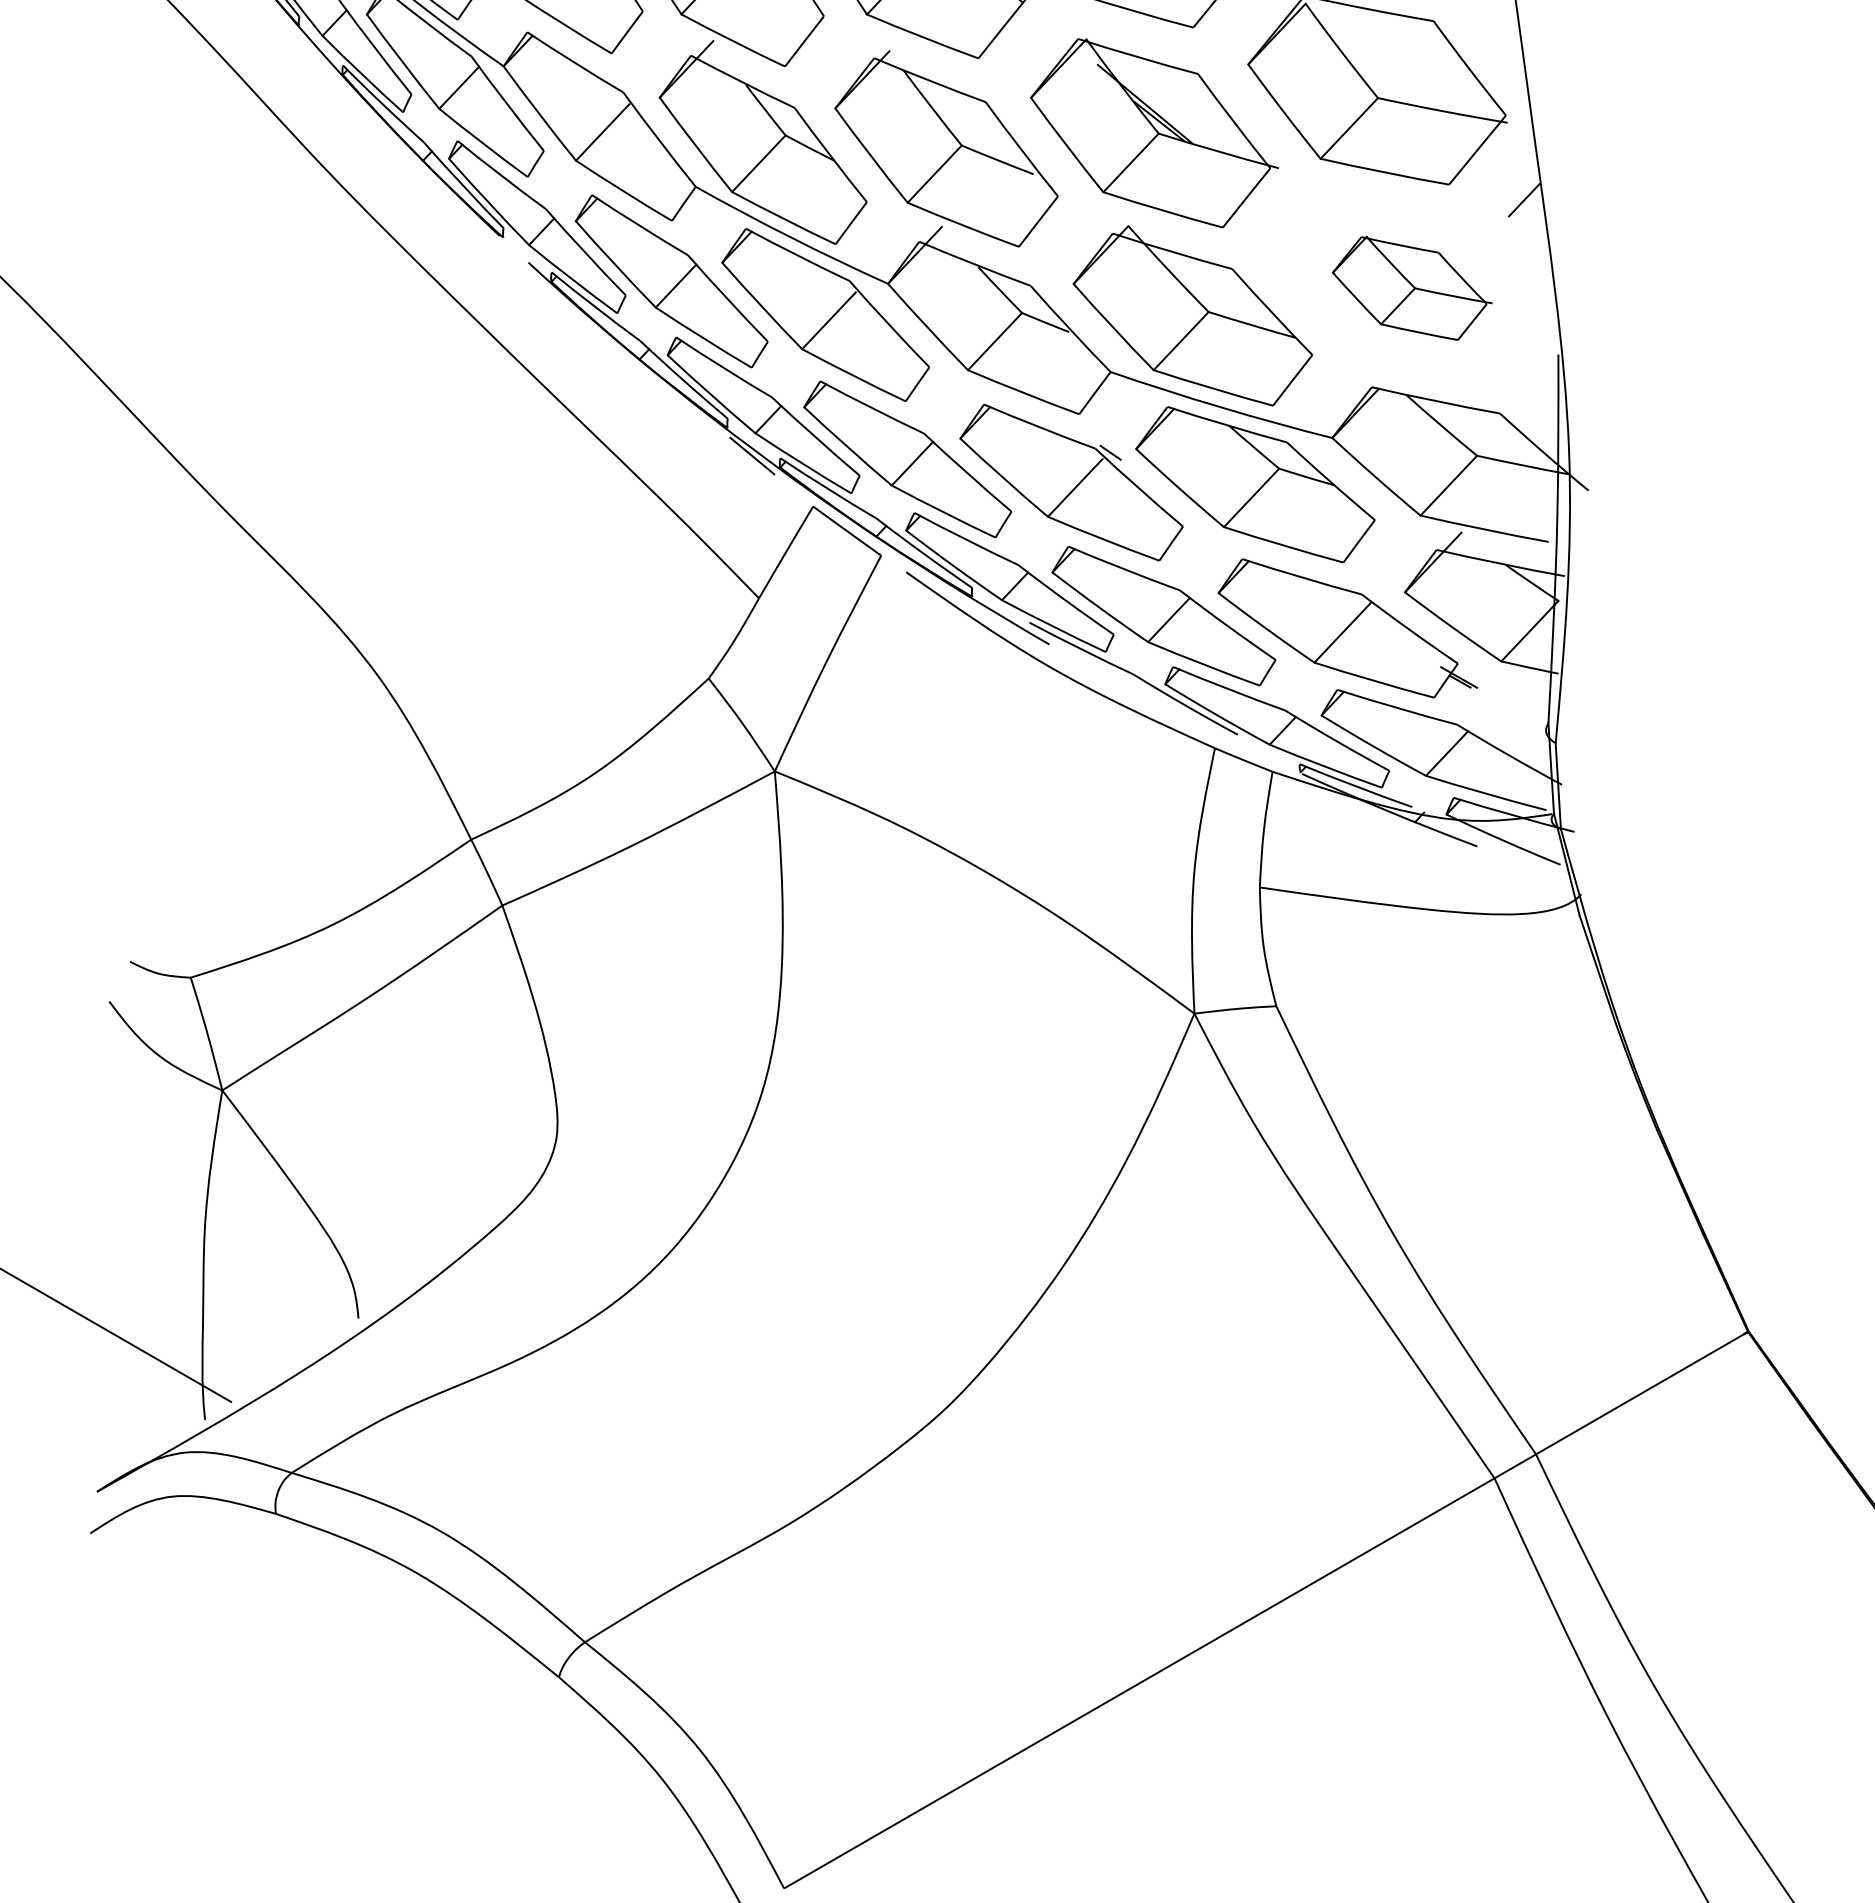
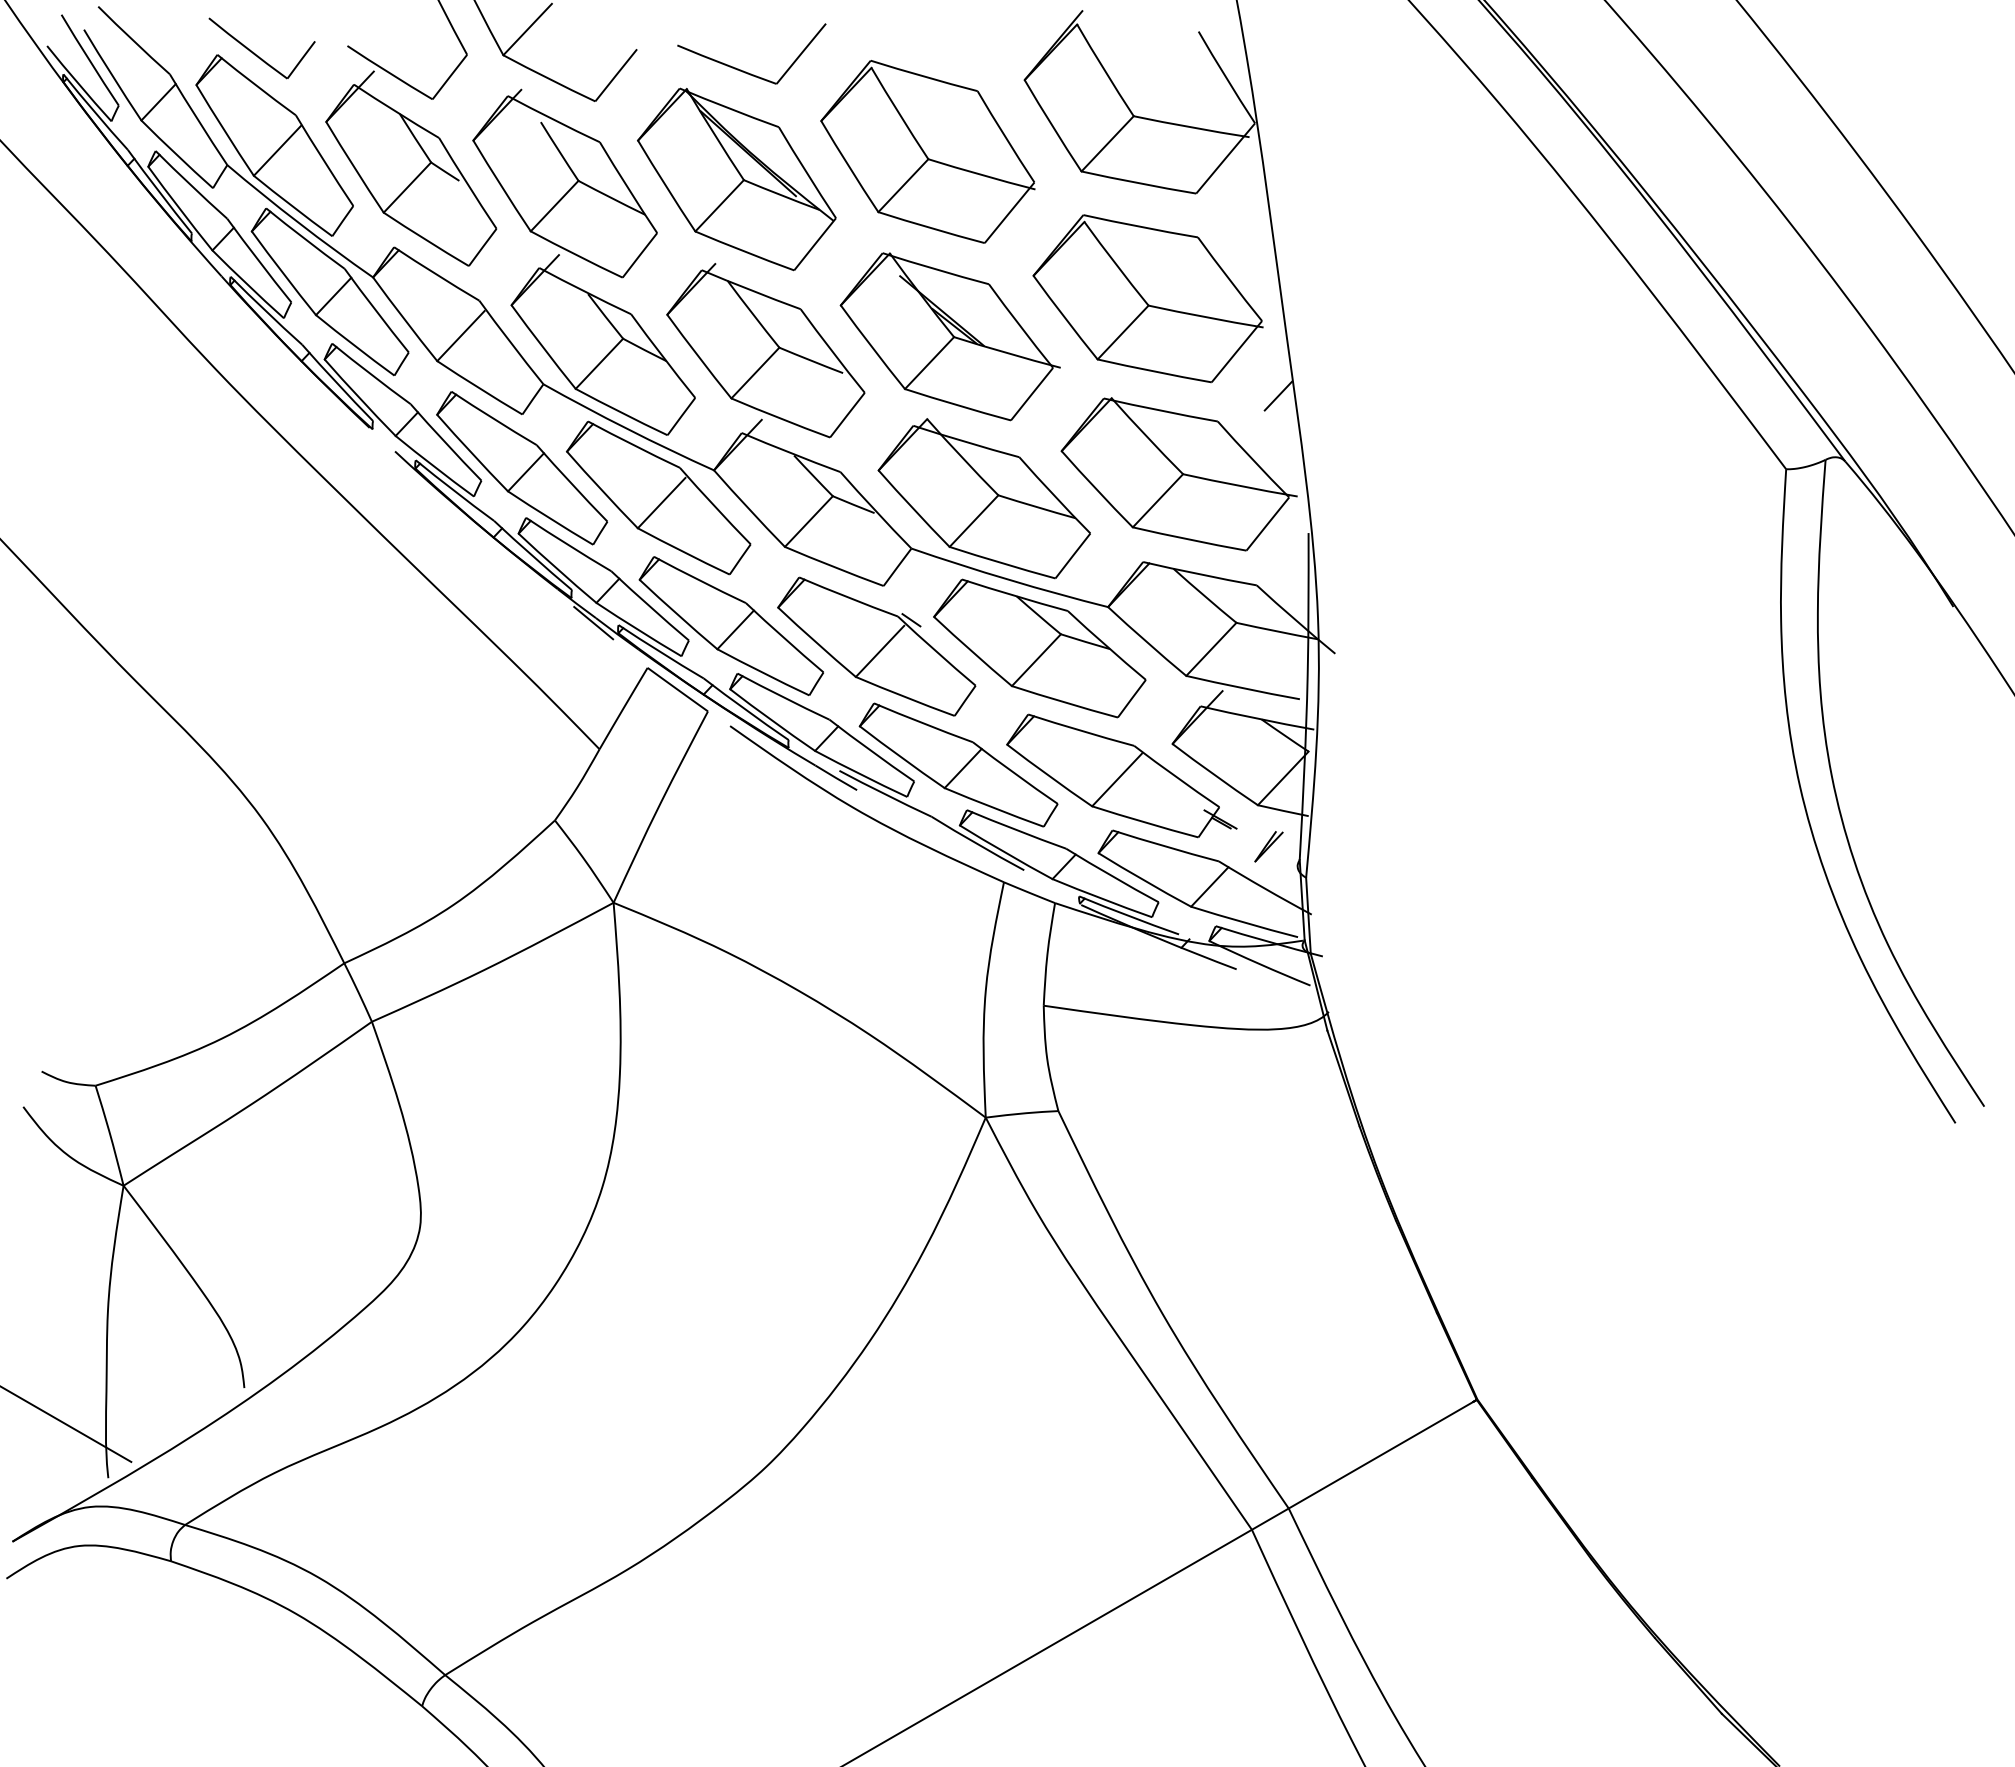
part: (1411, 288) -> (1178, 474), size x1.67
part: (1513, 707) -> (1268, 846), added

